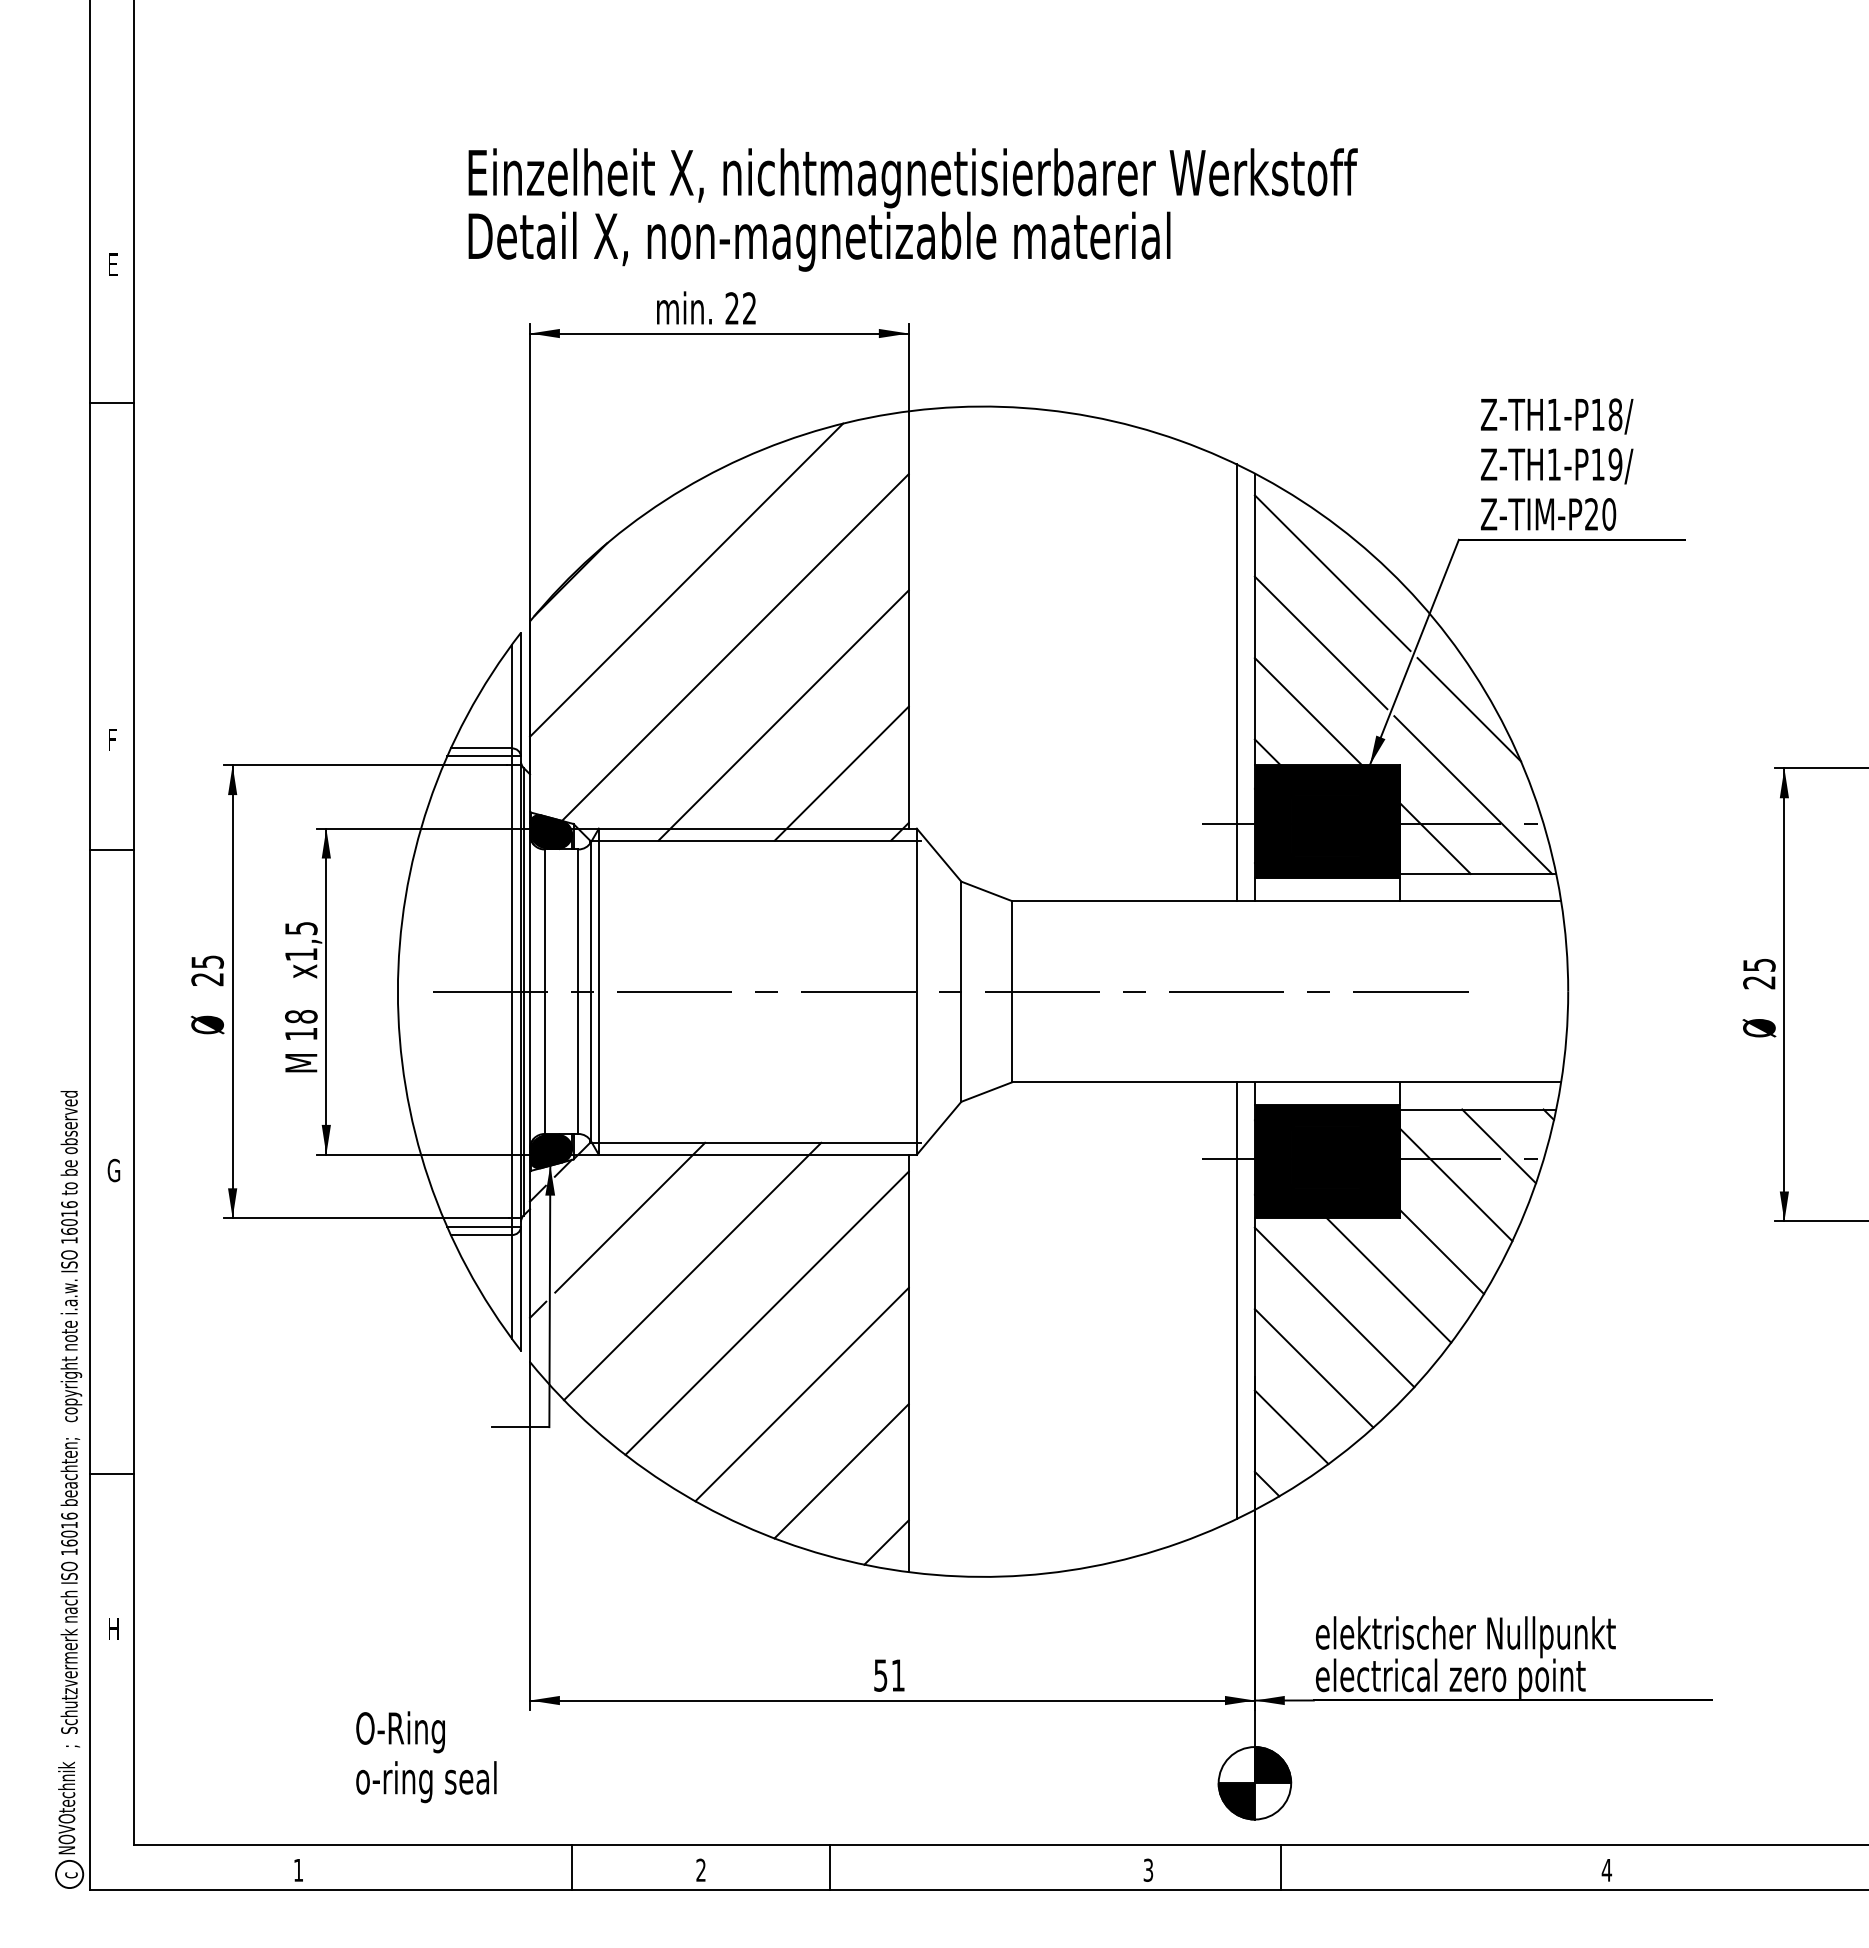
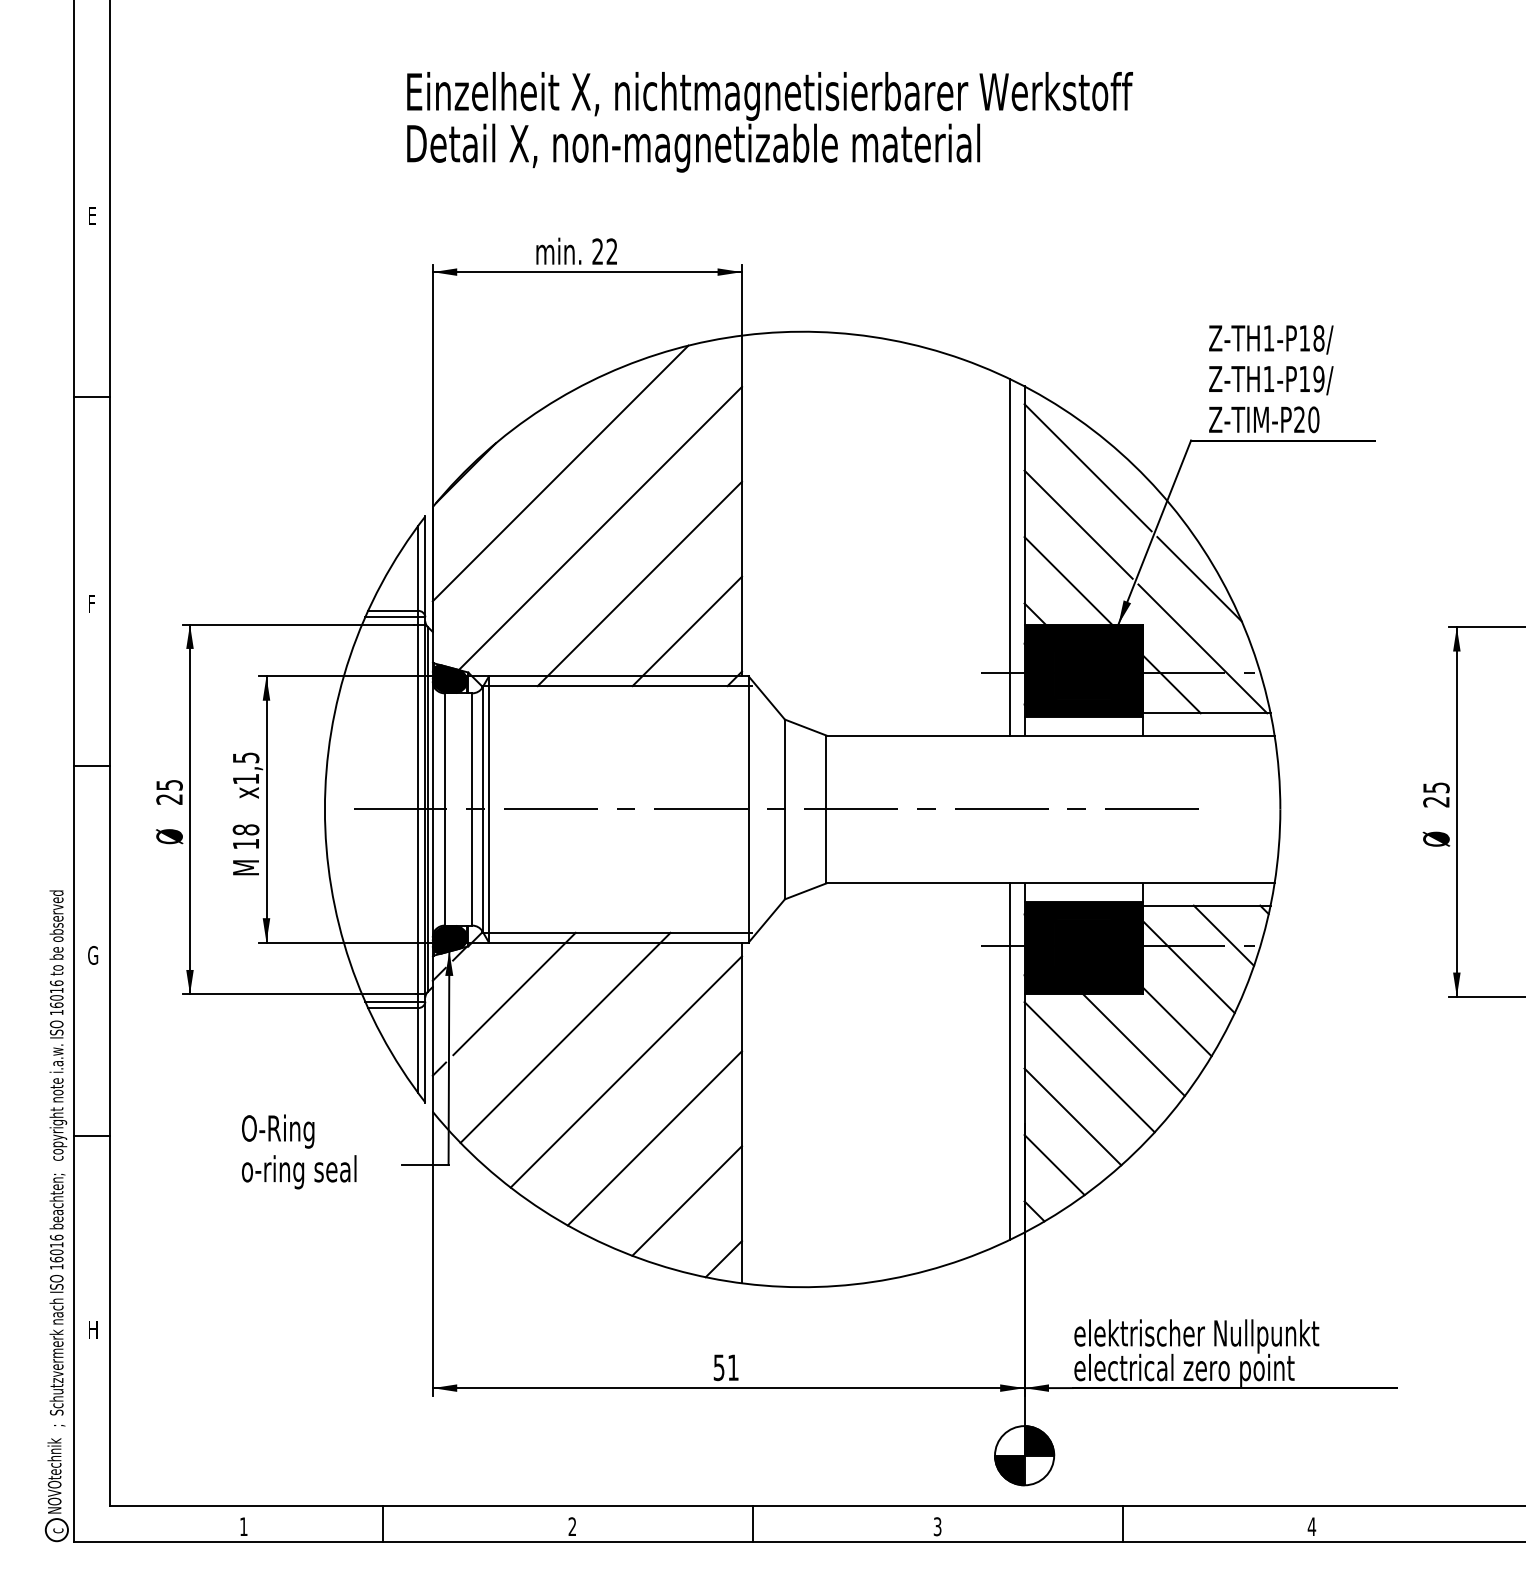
text: (912, 209) -> (769, 121), moved
line: (111, 403) -> (91, 397), moved
line: (111, 850) -> (91, 766), moved
line: (111, 1474) -> (91, 1136), moved
text: (426, 1757) -> (299, 1152), moved
line: (571, 1867) -> (383, 1524), moved
line: (829, 1867) -> (753, 1524), moved
line: (1280, 1867) -> (1123, 1524), moved

